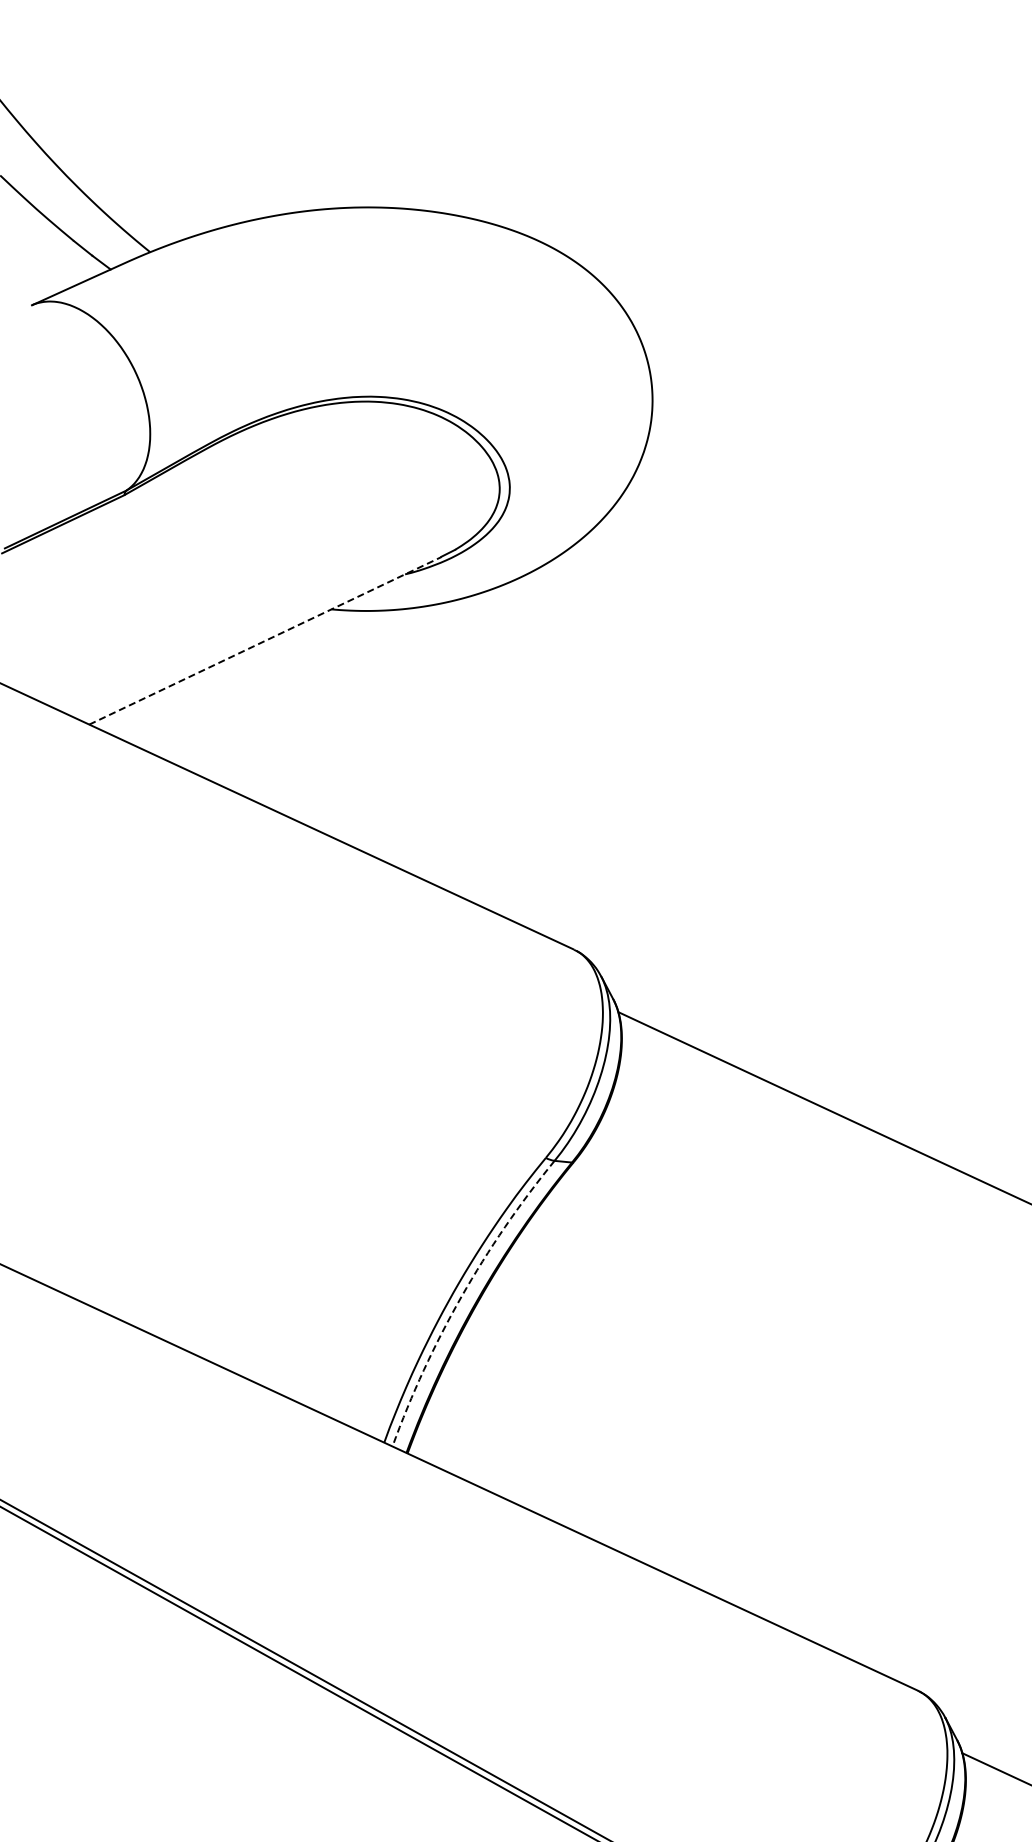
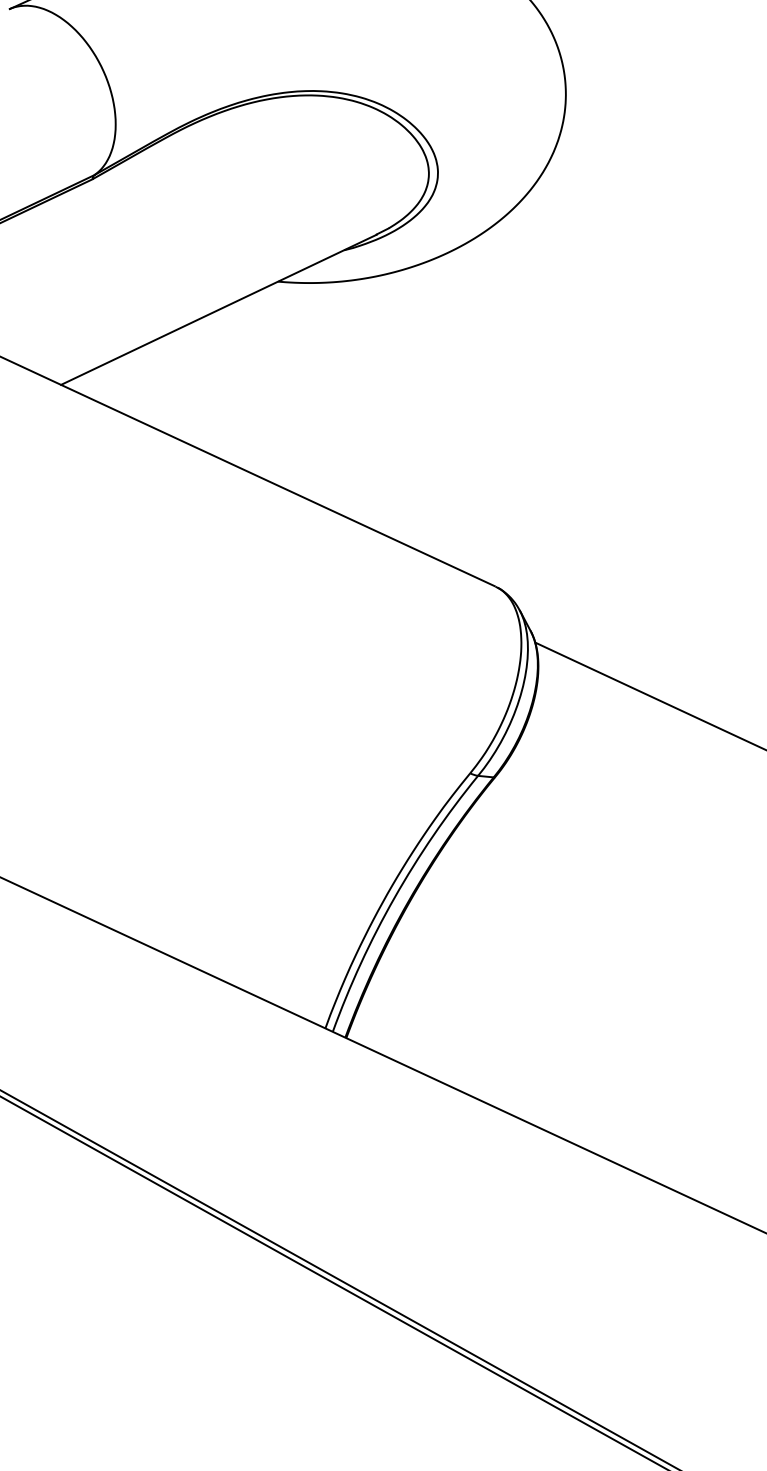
line: (265, 640) -> (218, 309), dashed -> solid
arc: (461, 1296) -> (394, 897), dashed -> solid

